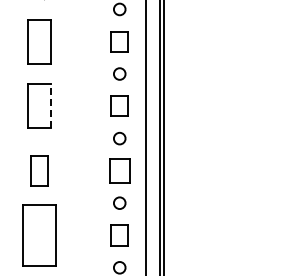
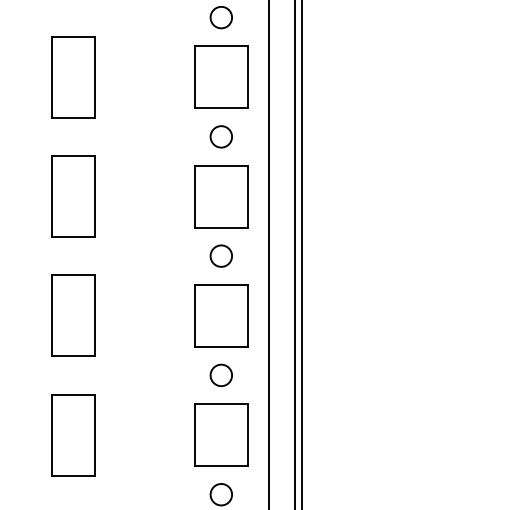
part: (119, 41) -> (220, 76), size x1.67
line: (51, 106) -> (95, 196), dashed -> solid
part: (119, 106) -> (220, 196), size x1.67
part: (39, 170) -> (73, 315), size x1.43
part: (119, 170) -> (220, 315), size x1.43
part: (39, 235) -> (73, 435), size x0.71
part: (119, 235) -> (220, 435), size x1.67

